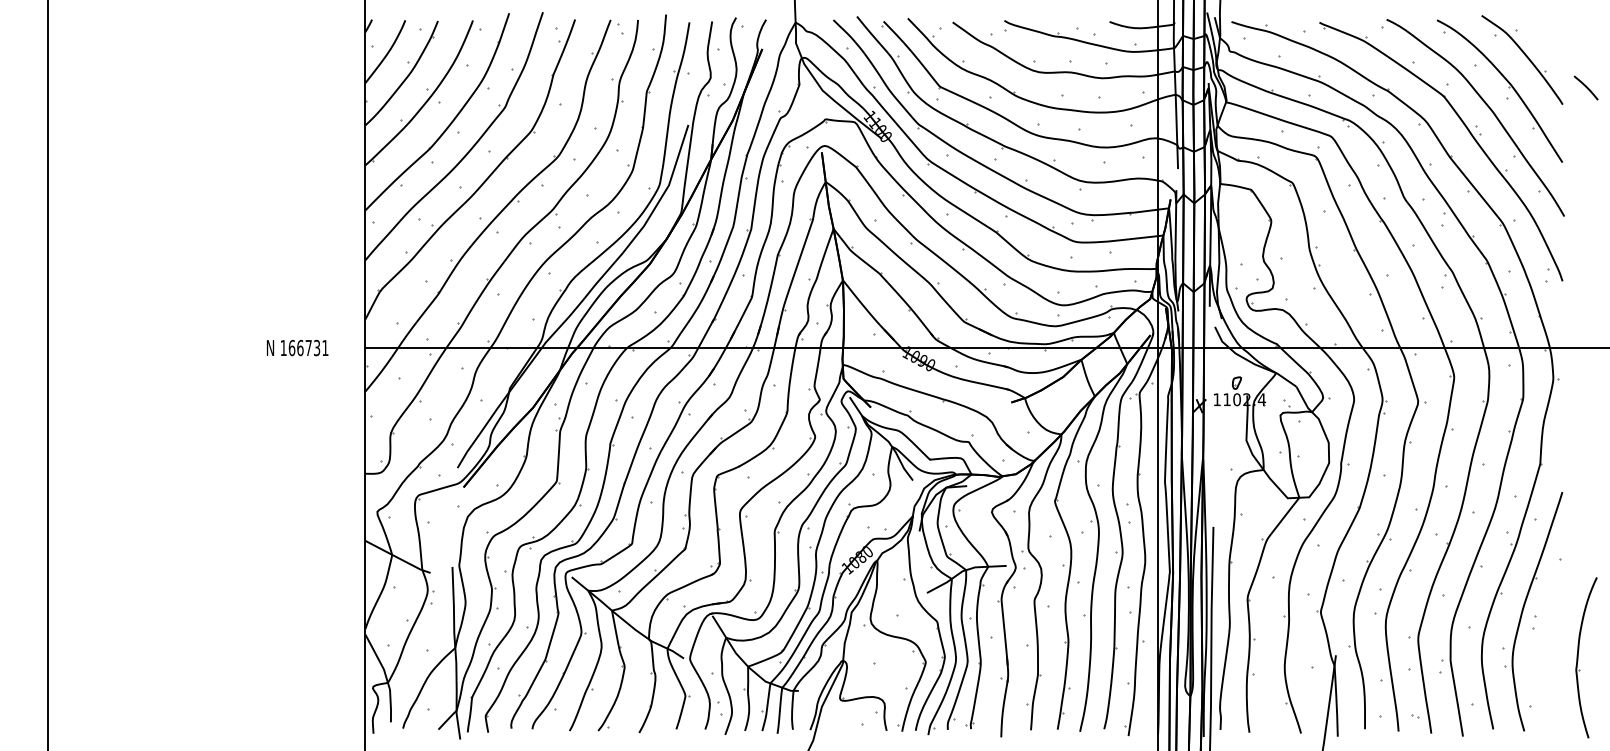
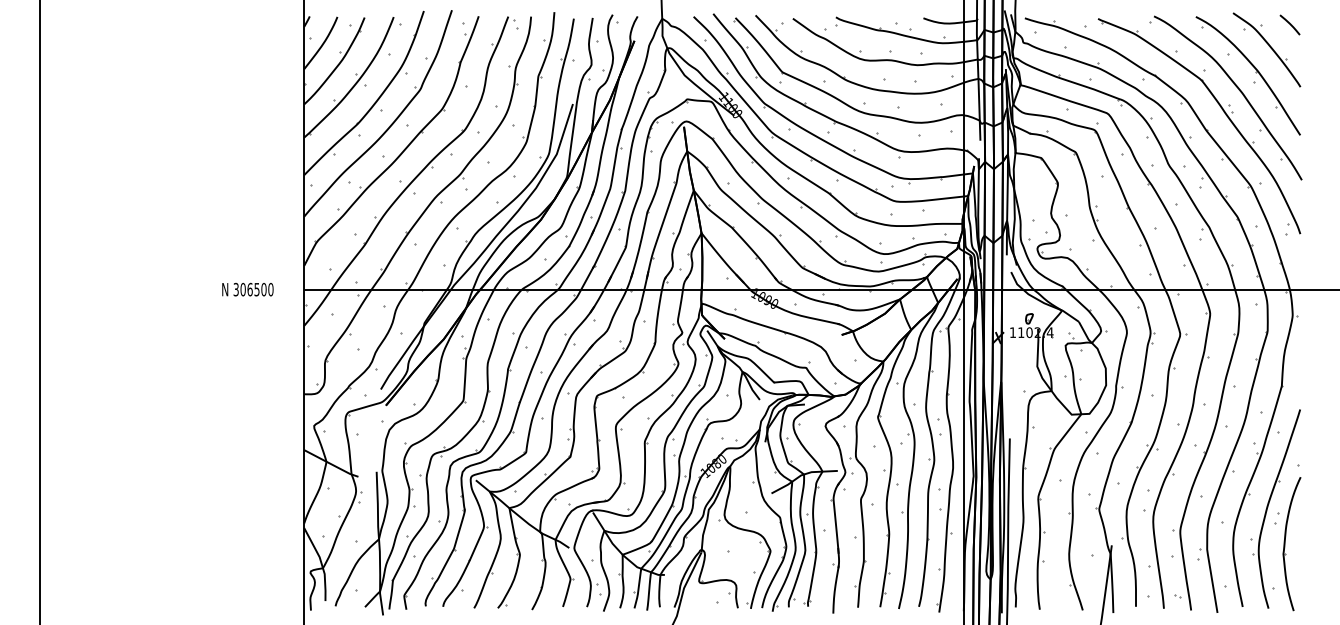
line: (1585, 87) -> (1289, 24), moved
text: (304, 347) -> (253, 289), 166731 -> 306500
part: (1578, 657) -> (1285, 543), moved

